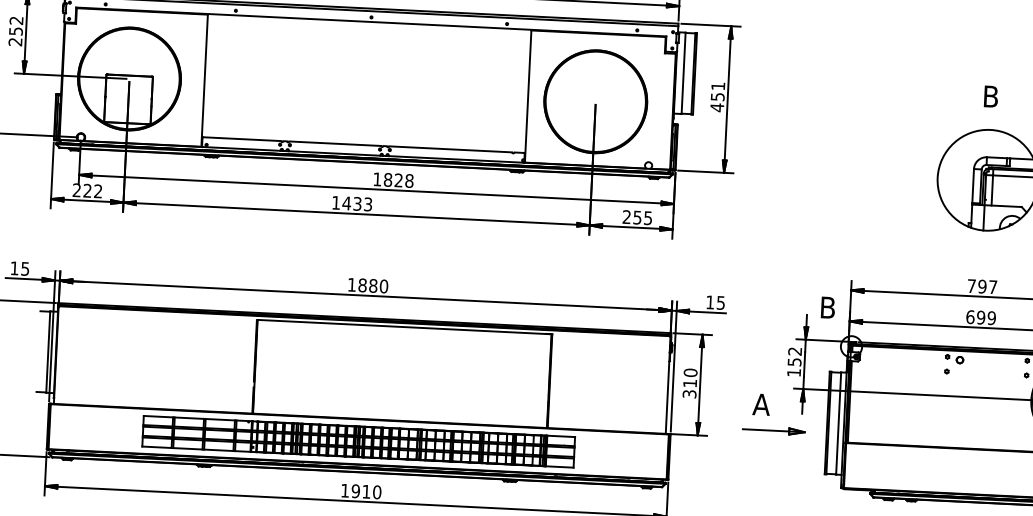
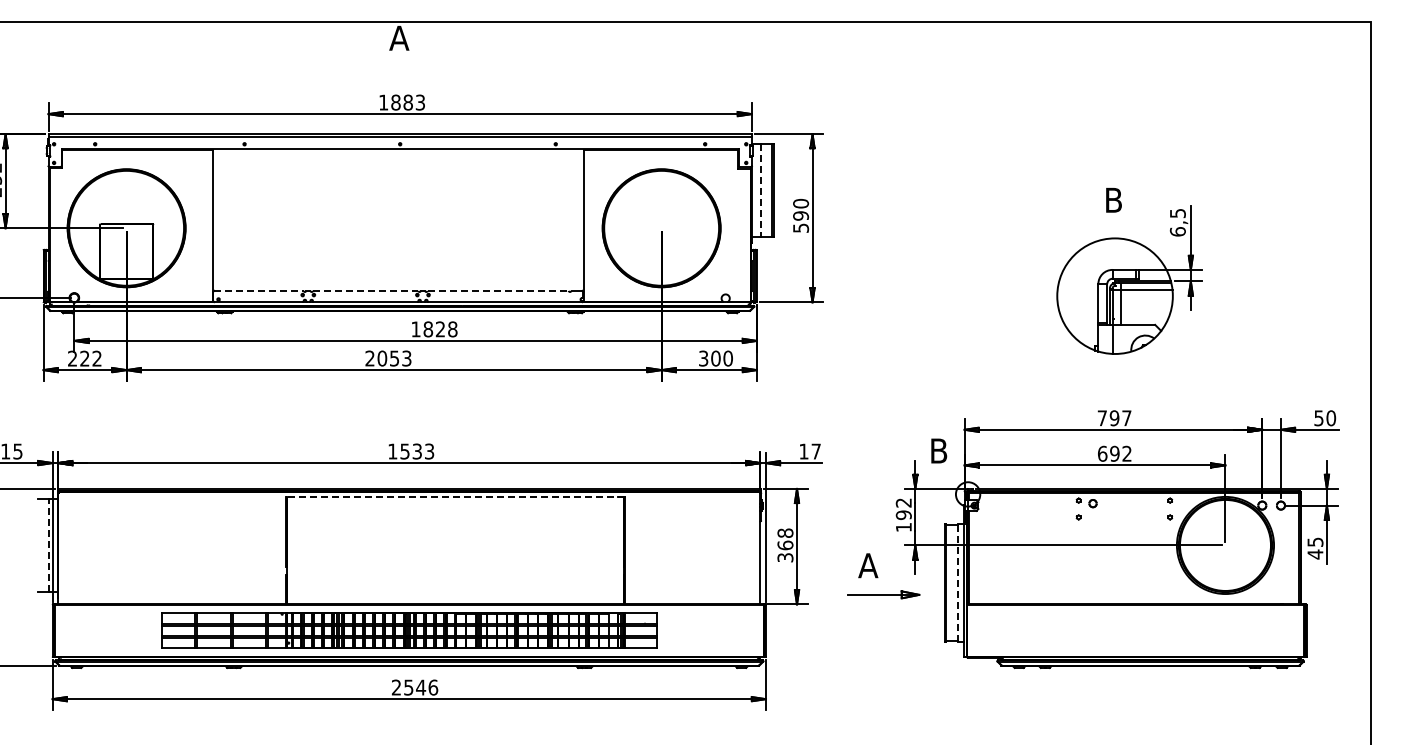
line: (683, 73) -> (760, 190), solid -> dashed
text: (718, 96) -> (801, 215), 451 -> 590
line: (241, 138) -> (258, 290), solid -> dashed
line: (335, 143) -> (365, 290), solid -> dashed
line: (450, 149) -> (498, 290), solid -> dashed
text: (346, 203) -> (382, 358), 1433 -> 2053
text: (637, 217) -> (715, 358), 255 -> 300
text: (373, 285) -> (417, 451), 1880 -> 1533
text: (720, 302) -> (815, 451), 15 -> 17
text: (991, 317) -> (1126, 453), 699 -> 692
line: (404, 326) -> (455, 496), solid -> dashed
line: (47, 352) -> (48, 545), solid -> dashed
text: (794, 362) -> (903, 515), 152 -> 192
text: (690, 378) -> (785, 539), 310 -> 368
line: (838, 423) -> (957, 583), solid -> dashed
text: (360, 491) -> (414, 687), 1910 -> 2546

